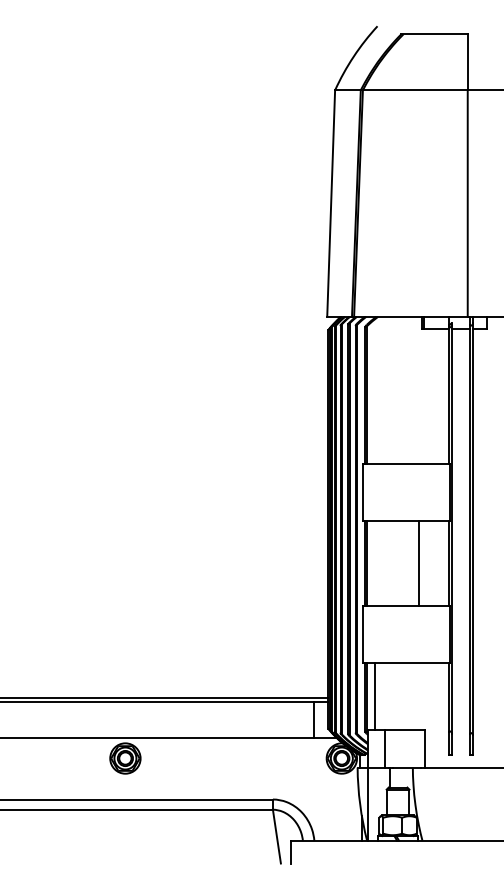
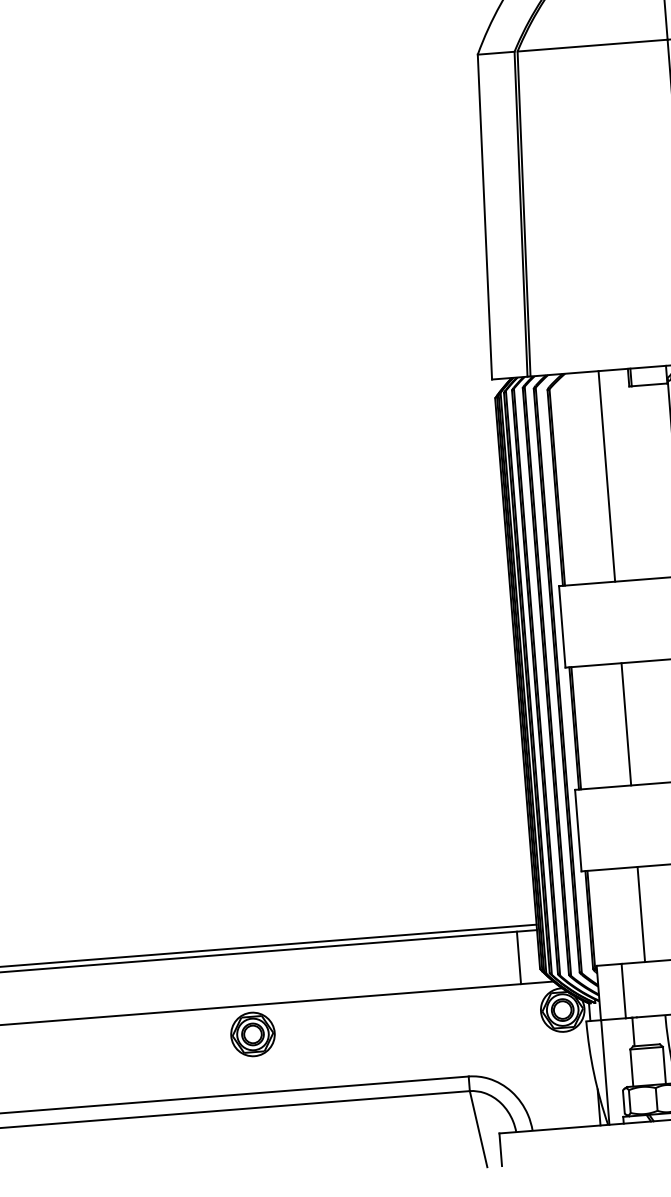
line: (401, 389) -> (606, 475), added
line: (418, 563) -> (626, 724), moved
line: (374, 696) -> (641, 914), moved

